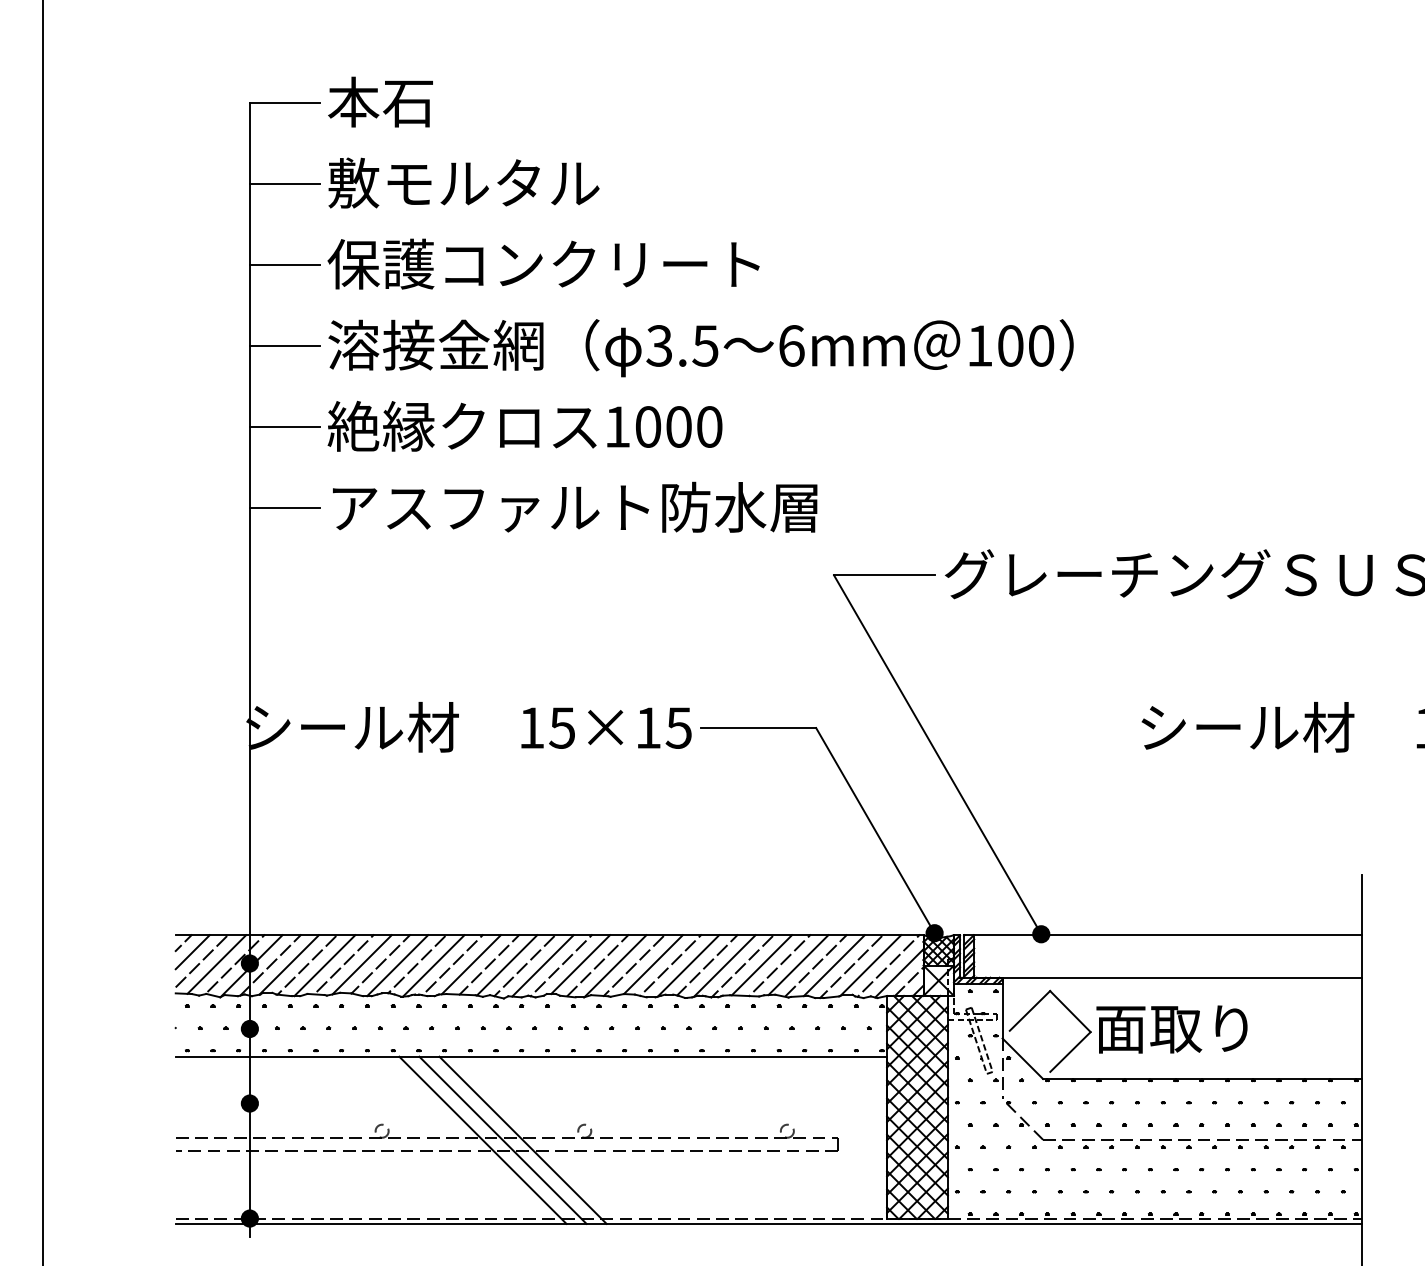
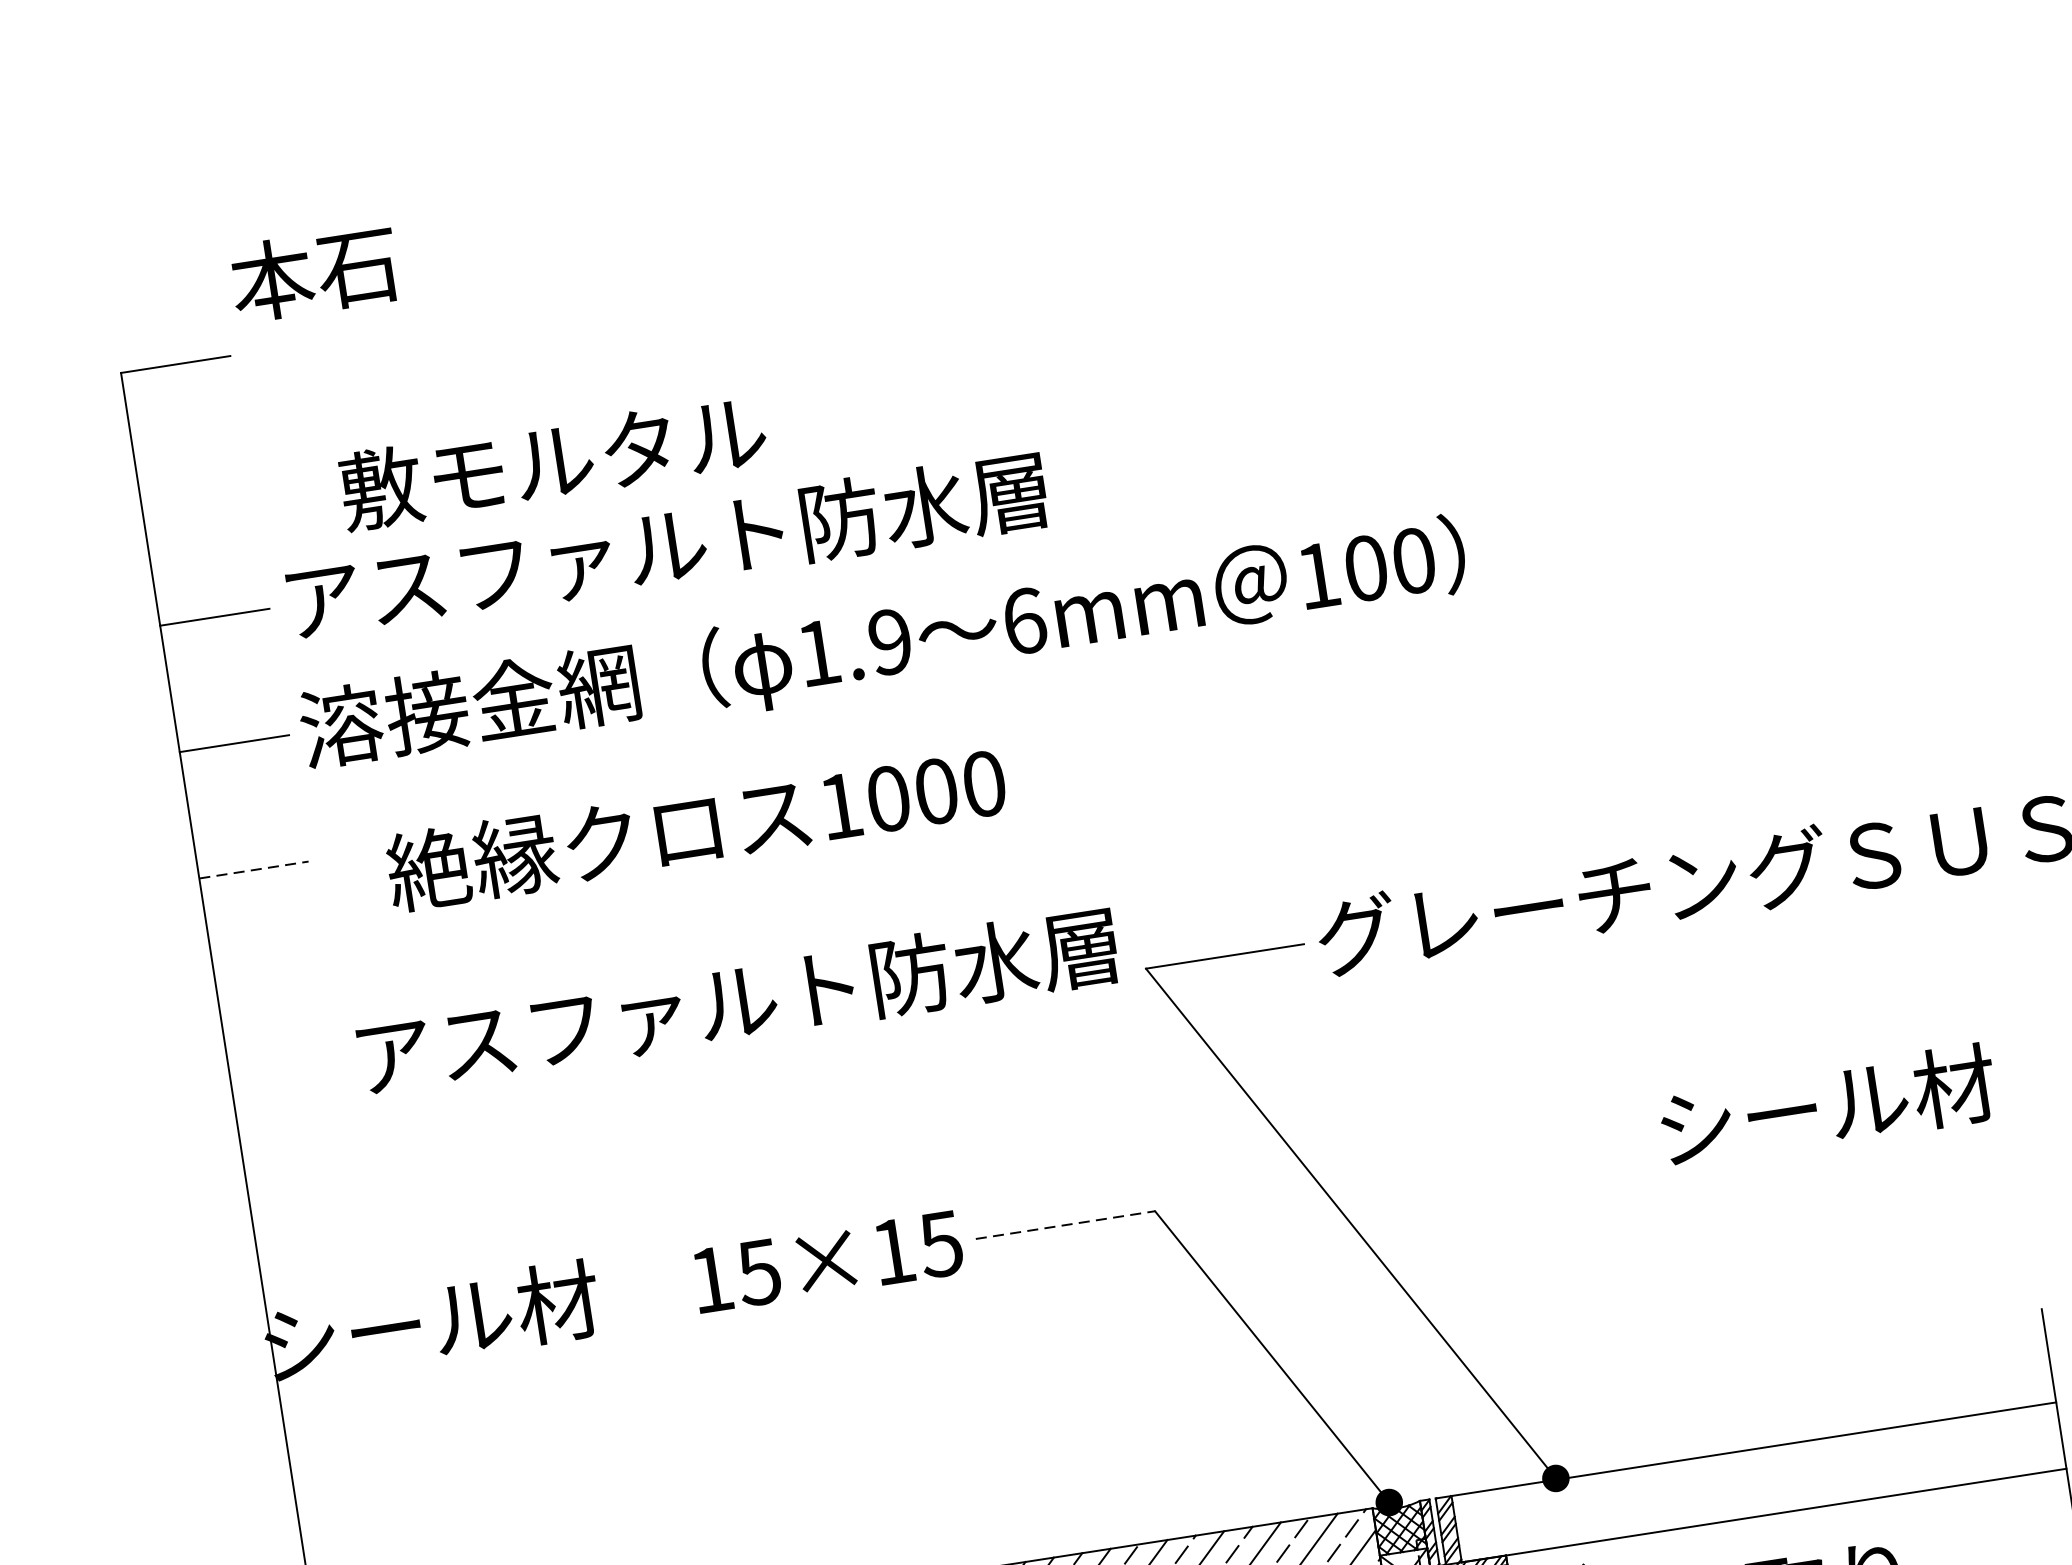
text: (380, 101) -> (314, 272), moved
text: (463, 182) -> (552, 460), moved
line: (284, 183) -> (194, 490), removed
text: (572, 263) -> (662, 545), 保護コンクリート -> アスファルト防水層
text: (682, 345) -> (854, 646), 3.5 -> 1.9
text: (524, 425) -> (695, 826), moved
line: (285, 427) -> (254, 870), solid -> dashed
text: (575, 506) -> (738, 1000), moved
line: (284, 508) -> (272, 997), removed
line: (759, 728) -> (1066, 1225), solid -> dashed

